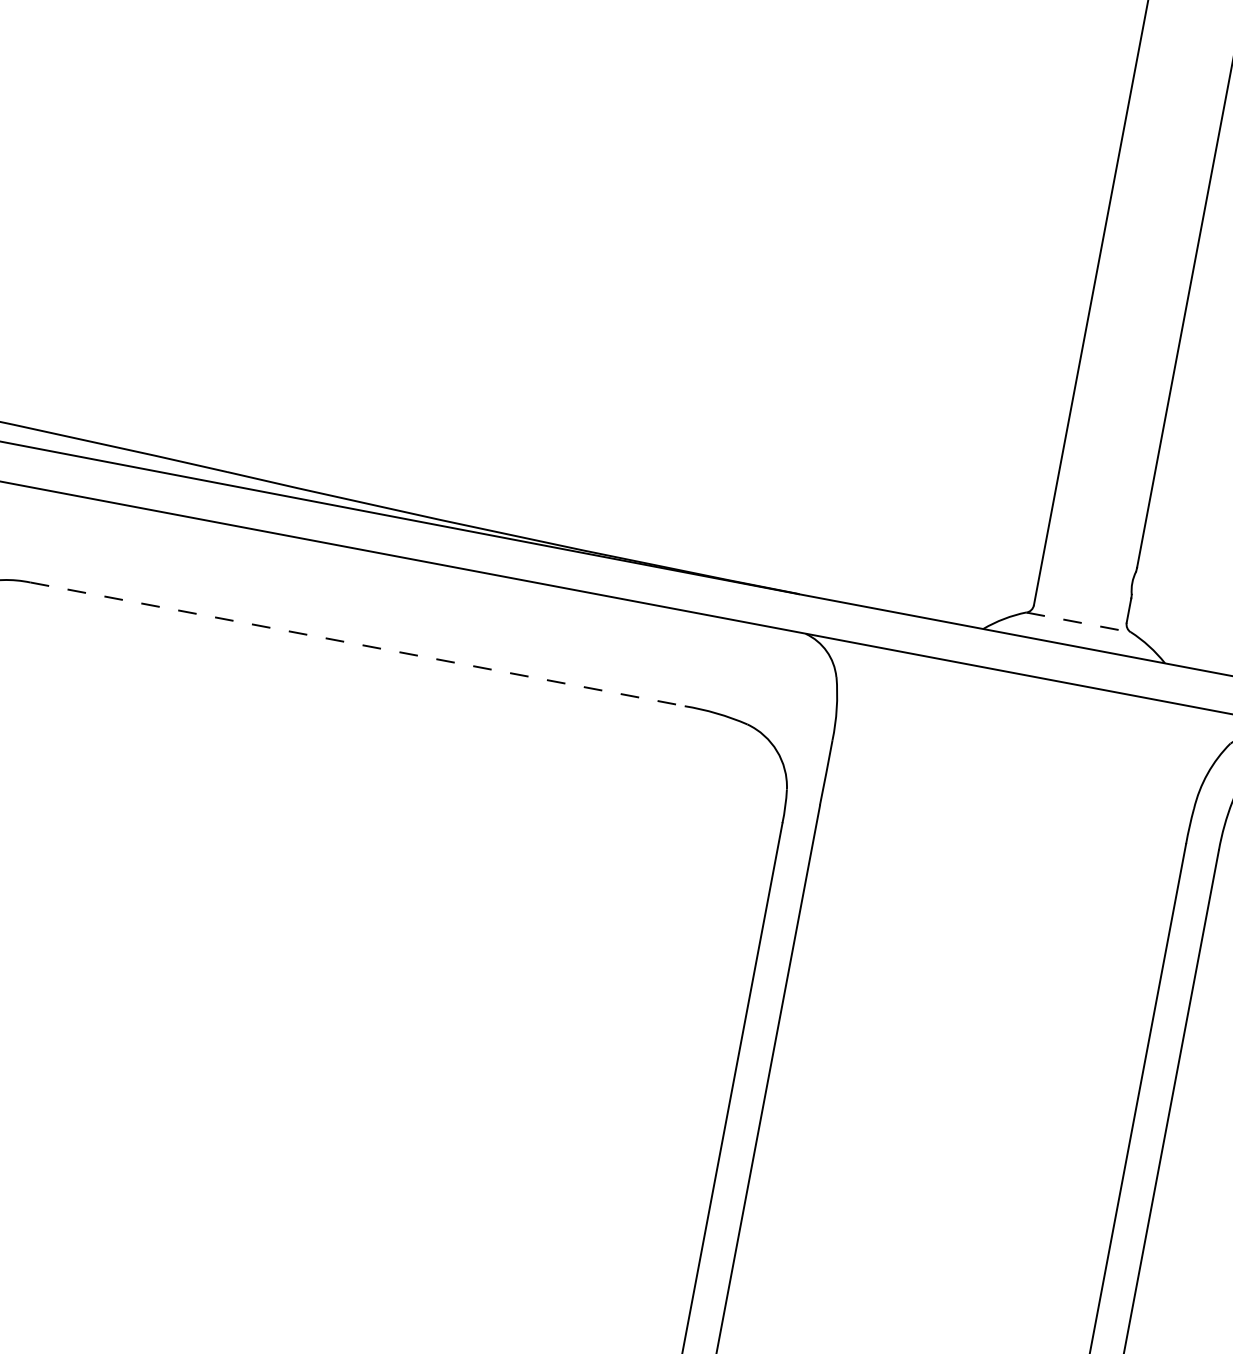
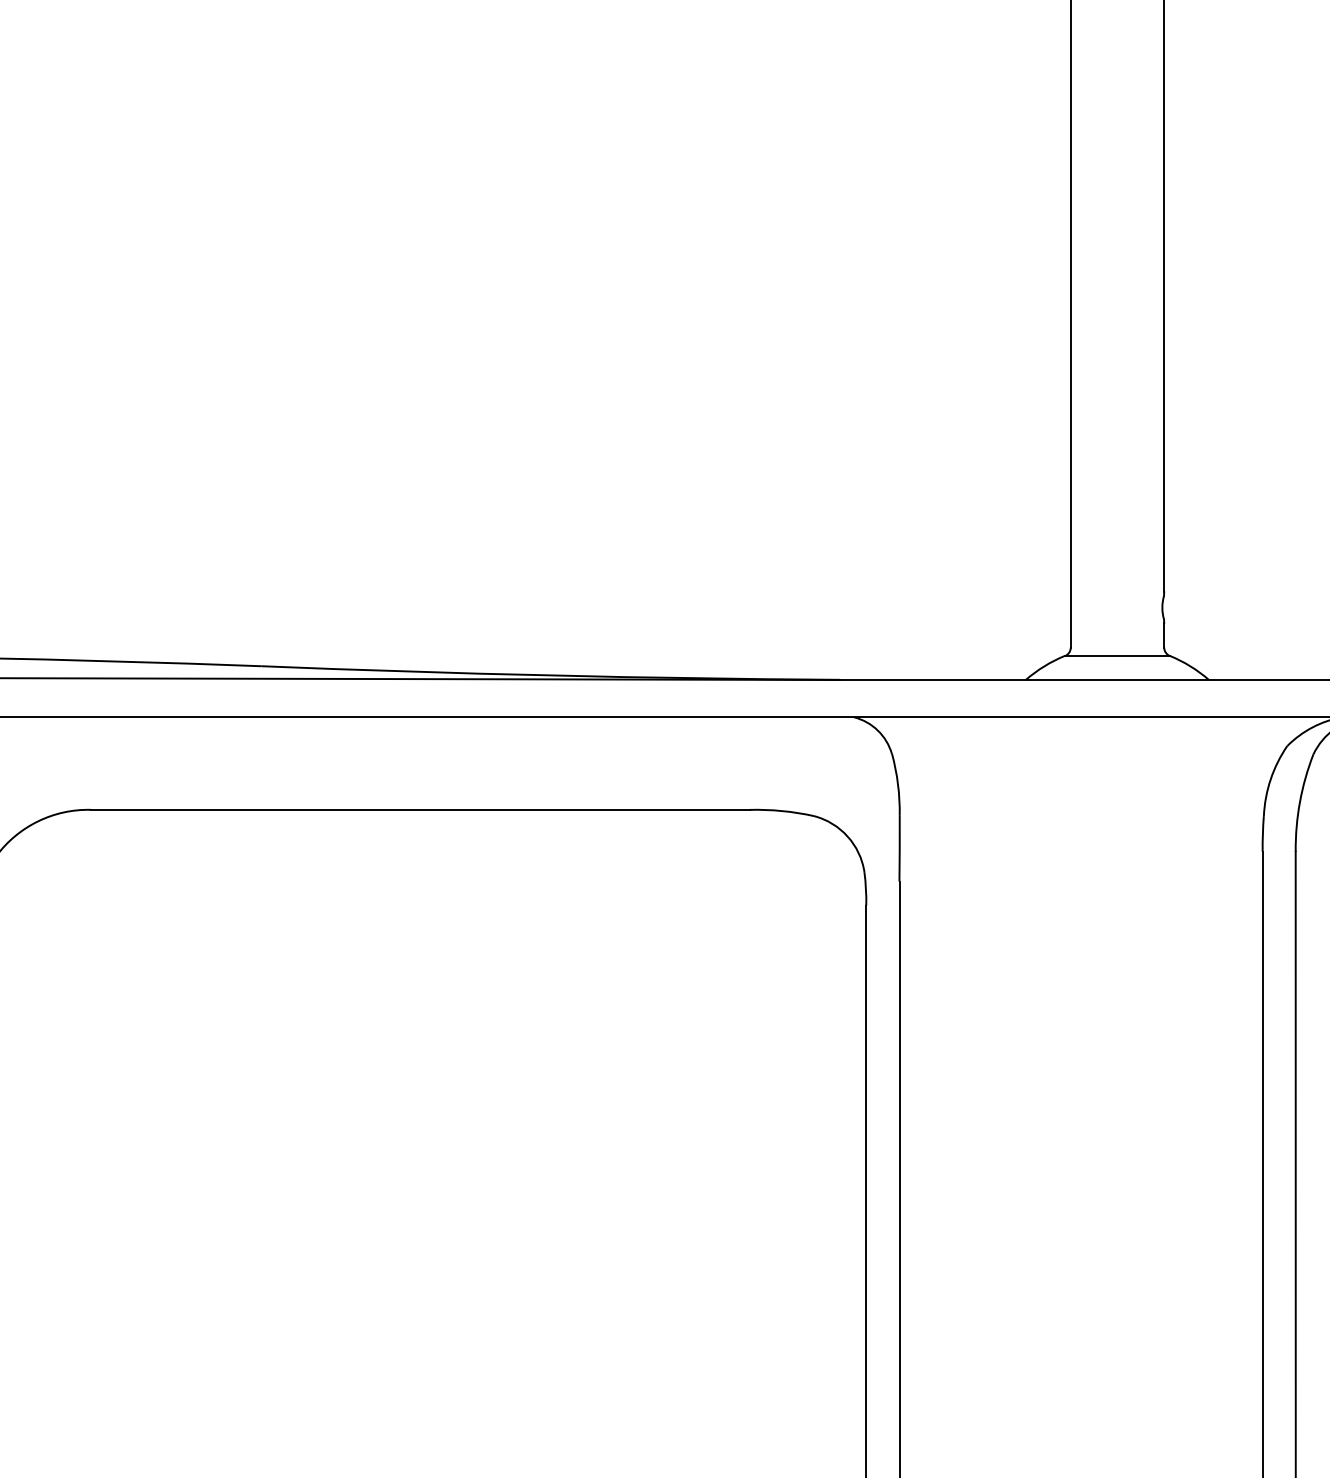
line: (1078, 622) -> (1117, 656), dashed -> solid
line: (357, 644) -> (420, 809), dashed -> solid

